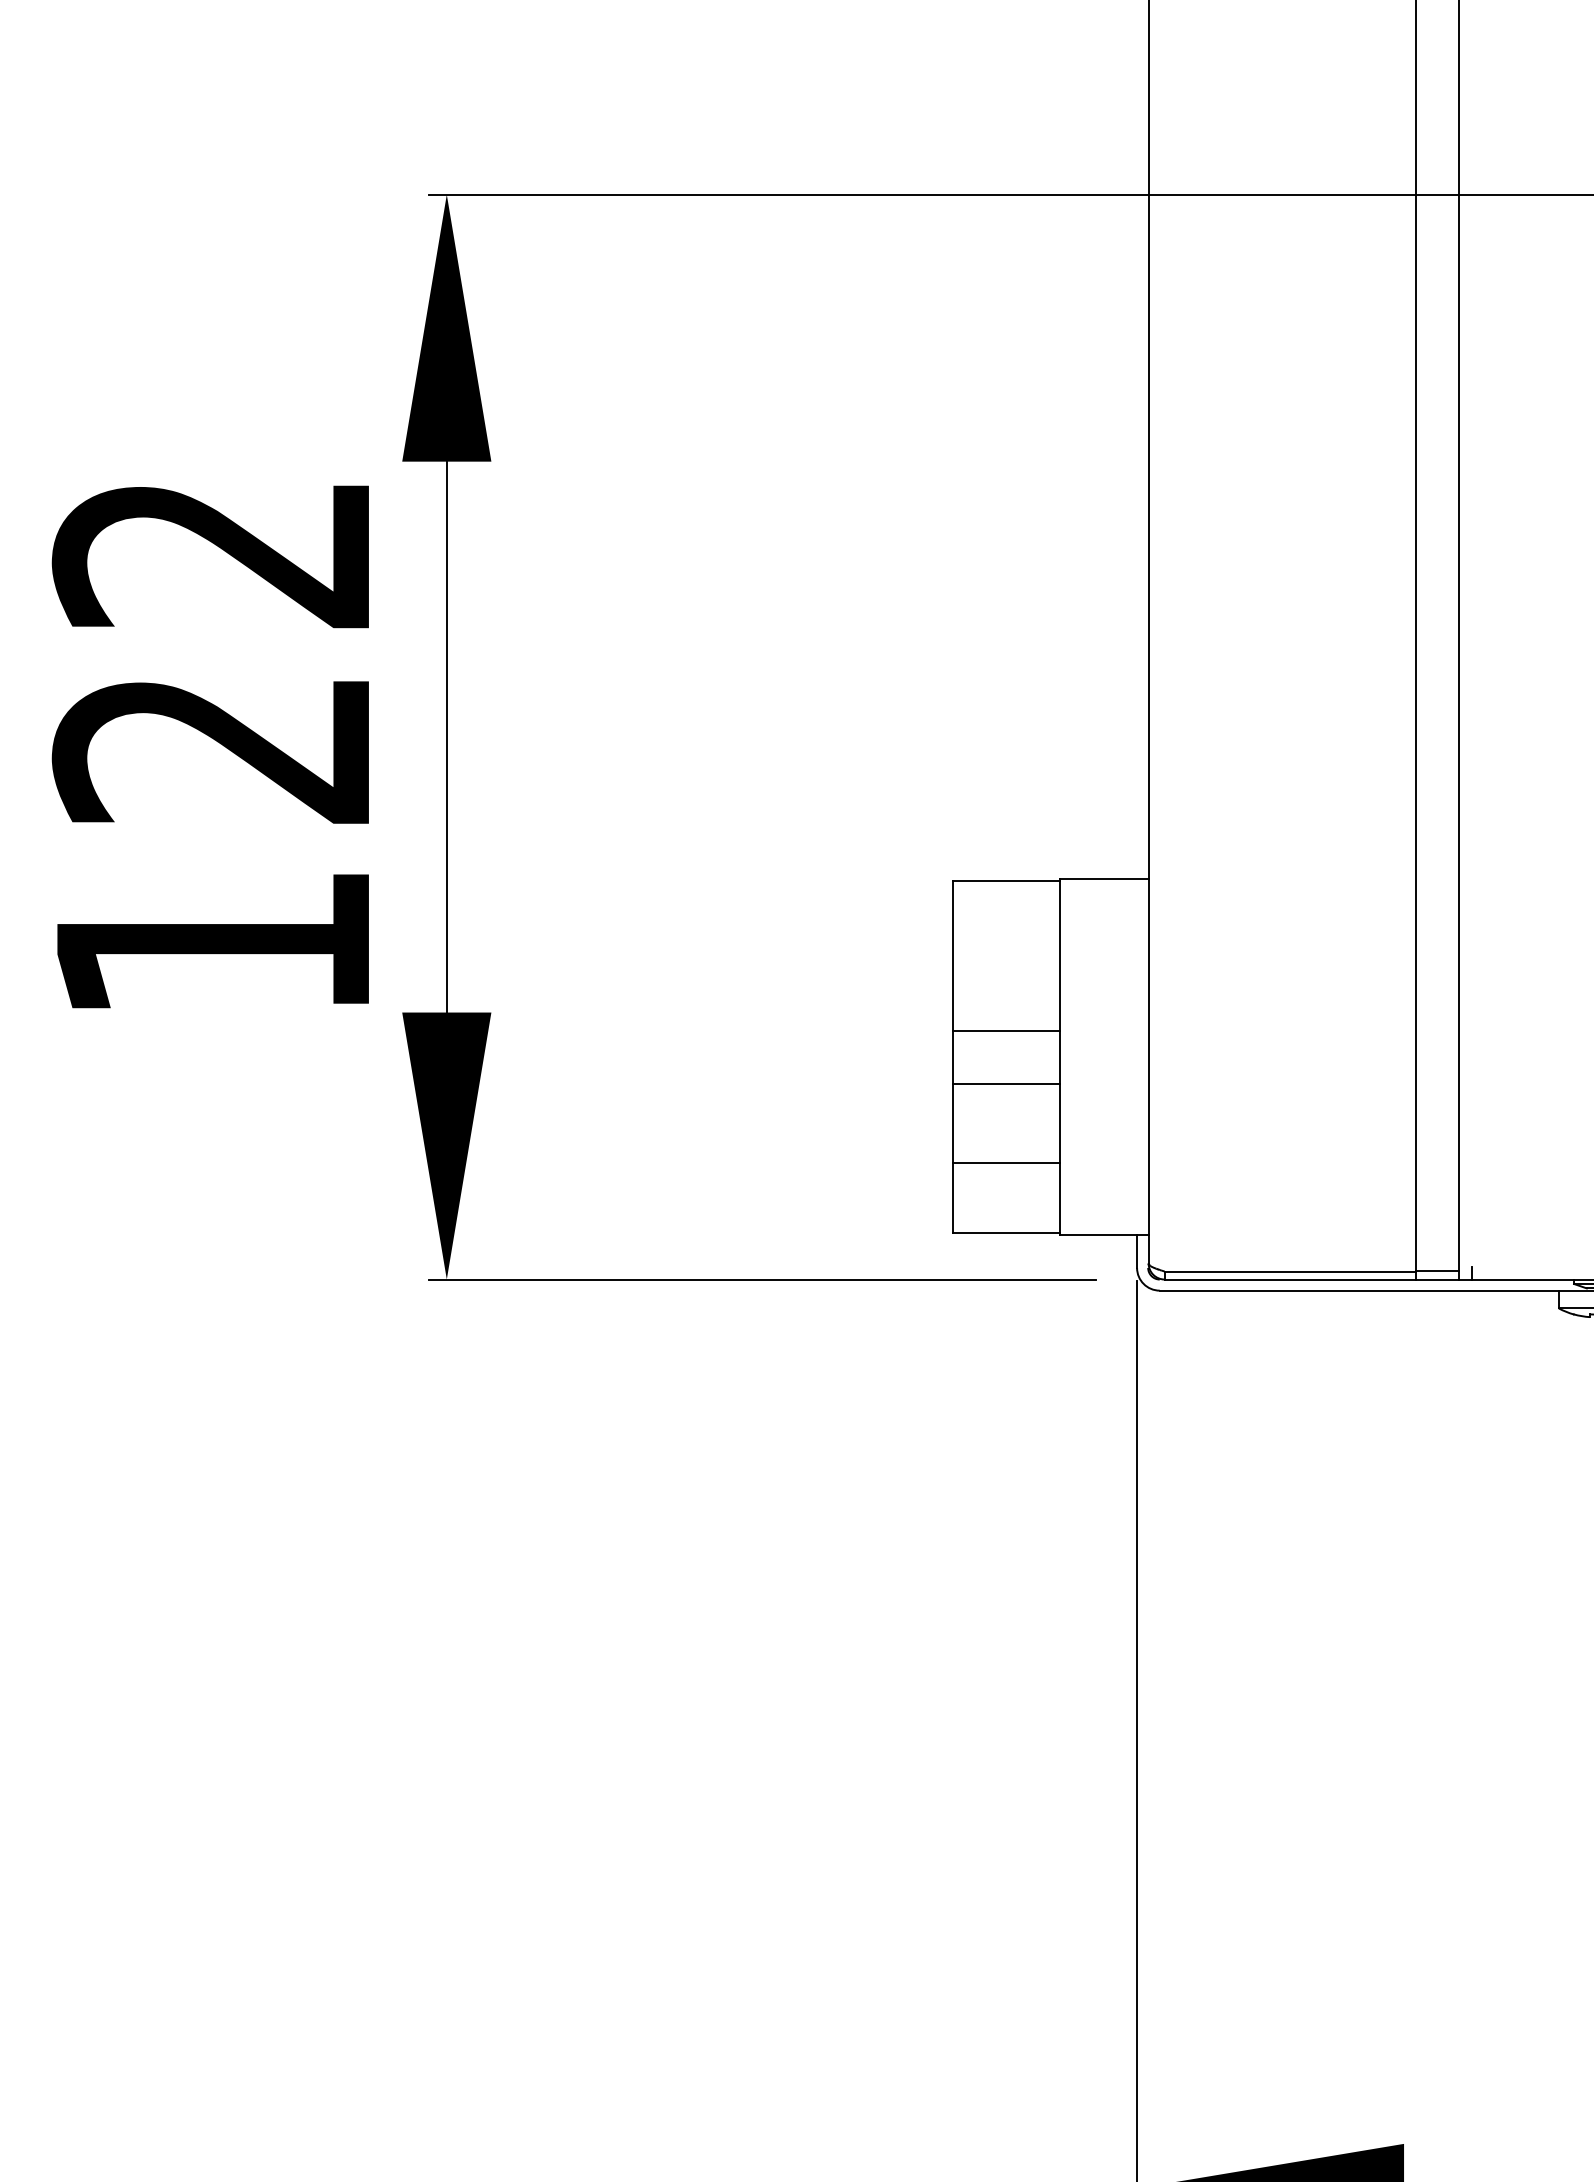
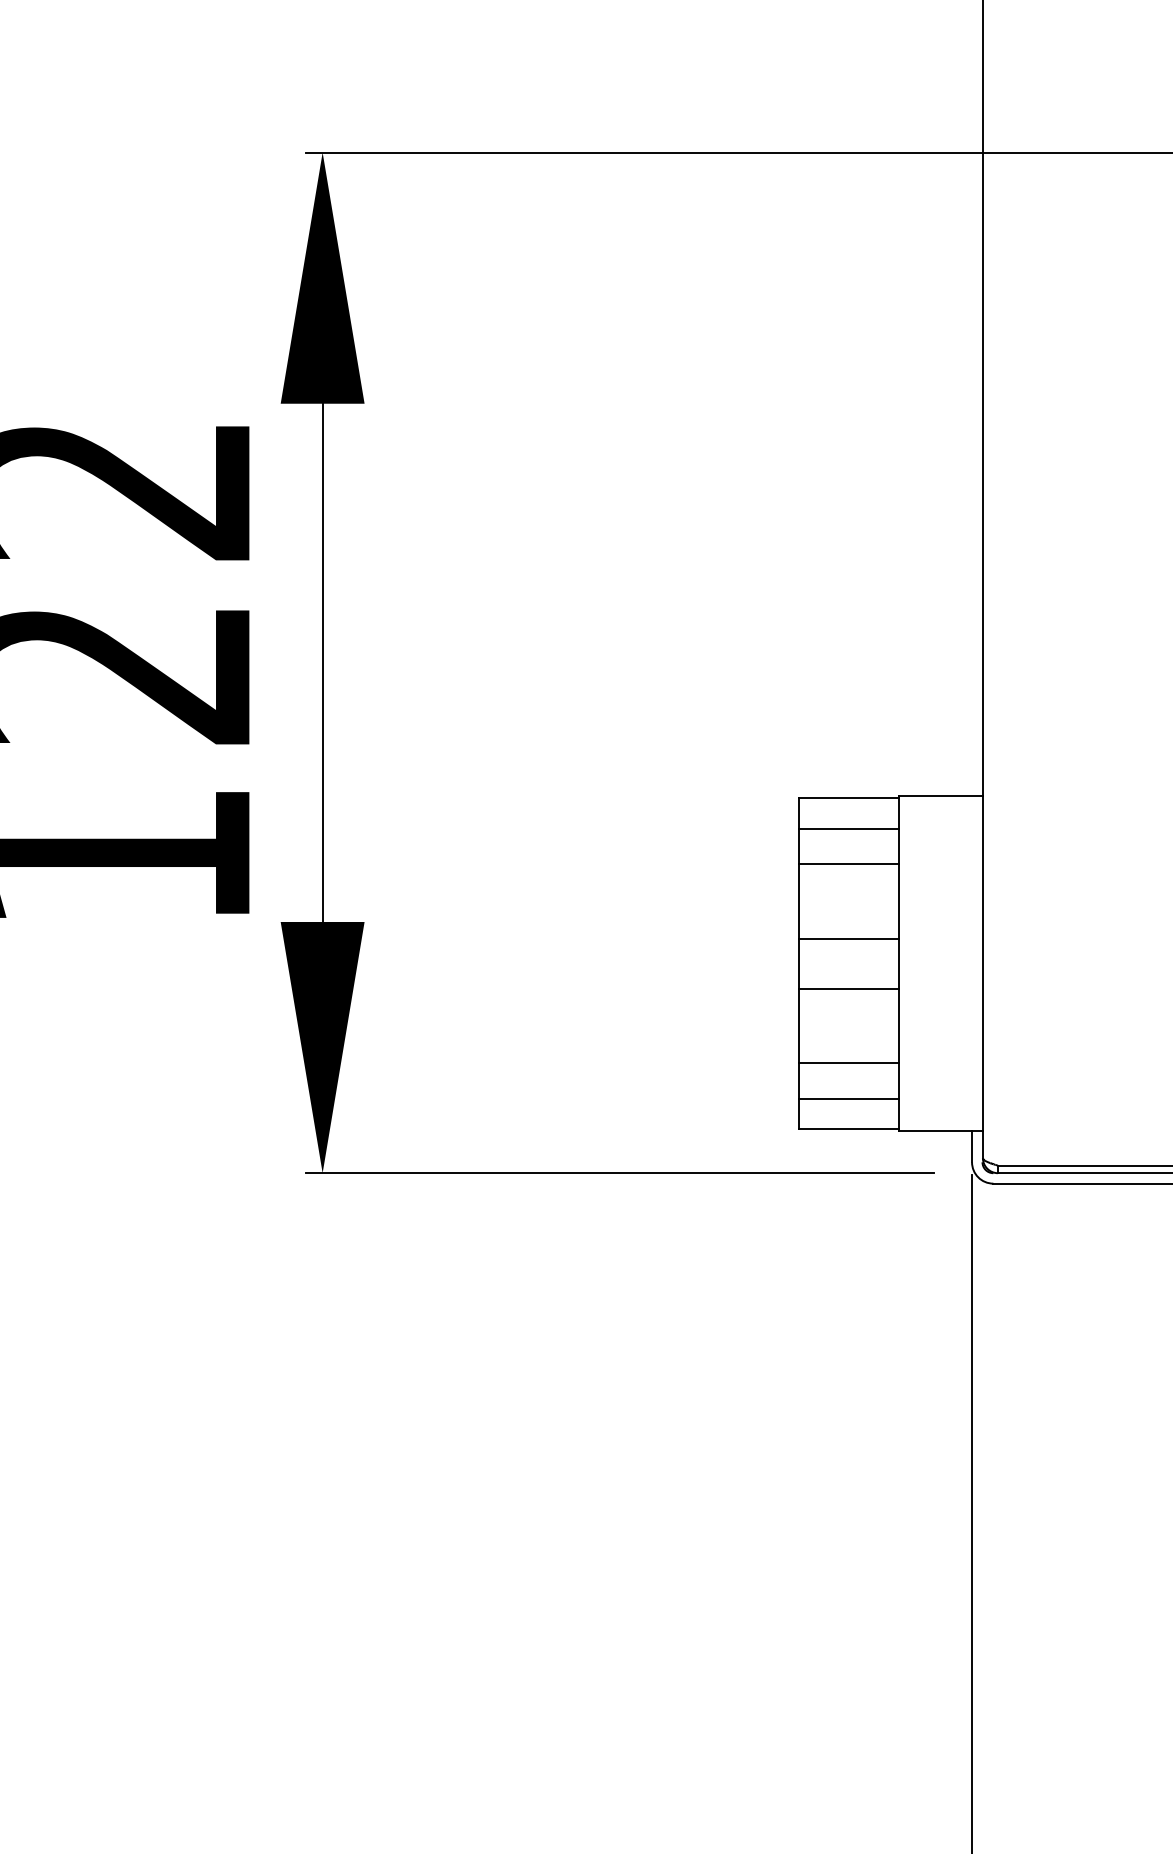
line: (1005, 913) -> (848, 828), added
line: (1005, 951) -> (848, 864), added
line: (1005, 1200) -> (848, 1098), added

